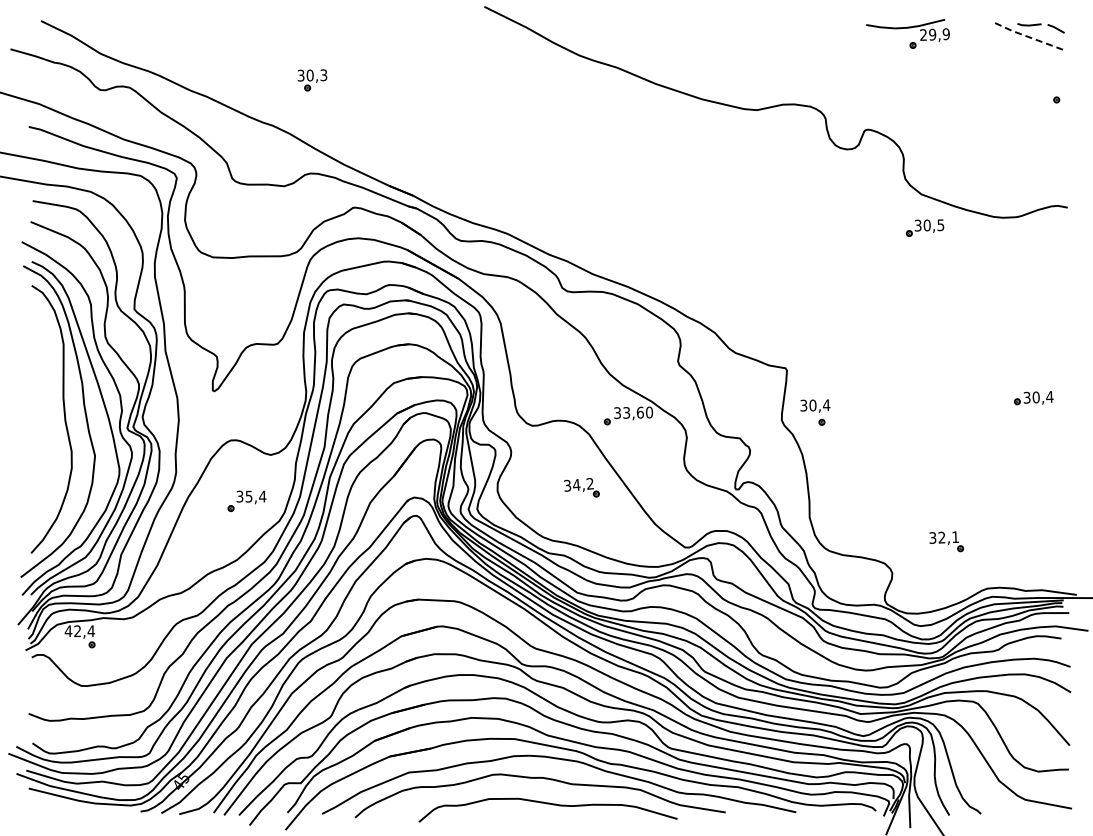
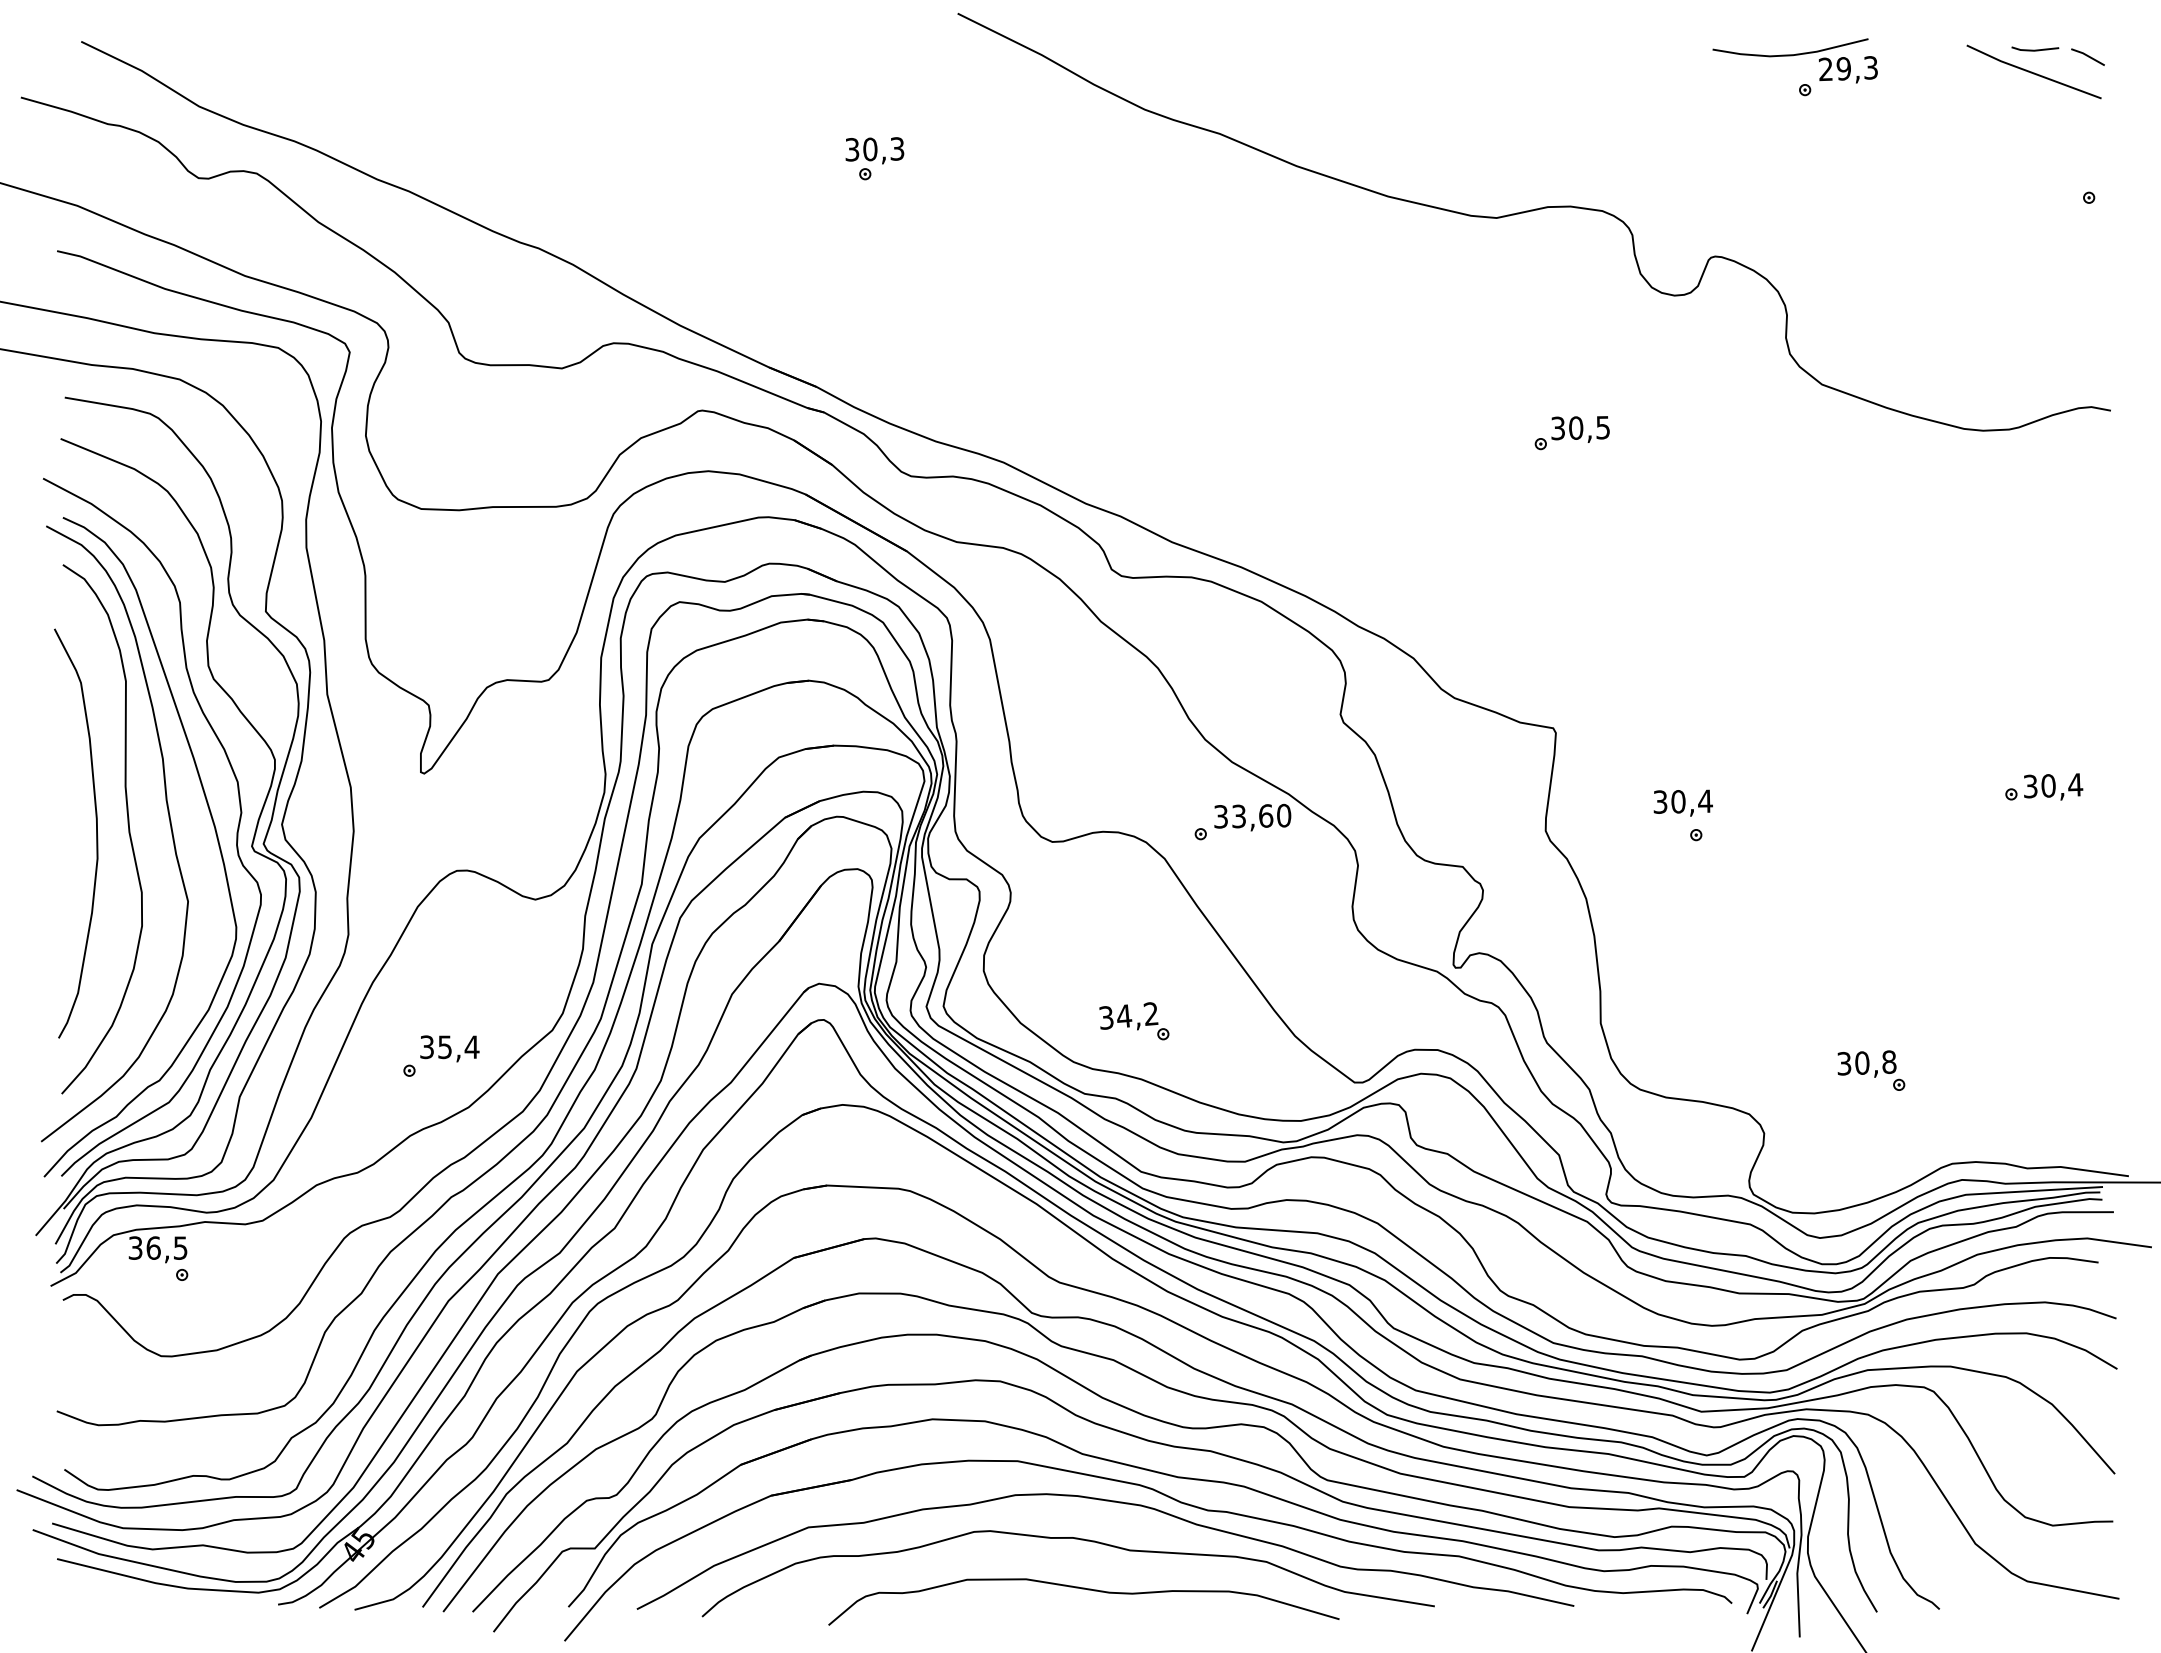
text: (945, 33) -> (1869, 66), 29,9 -> 29,3
line: (1027, 36) -> (2031, 72), dashed -> solid
part: (312, 80) -> (874, 159), moved
part: (924, 227) -> (1570, 432), moved
part: (815, 412) -> (1683, 815), moved
curve: (48, 421) -> (96, 833), added
part: (581, 487) -> (1133, 1021), moved
part: (246, 500) -> (439, 1054), moved
text: (948, 537) -> (1875, 1062), 32,1 -> 30,8
text: (79, 631) -> (157, 1248), 42,4 -> 36,5

